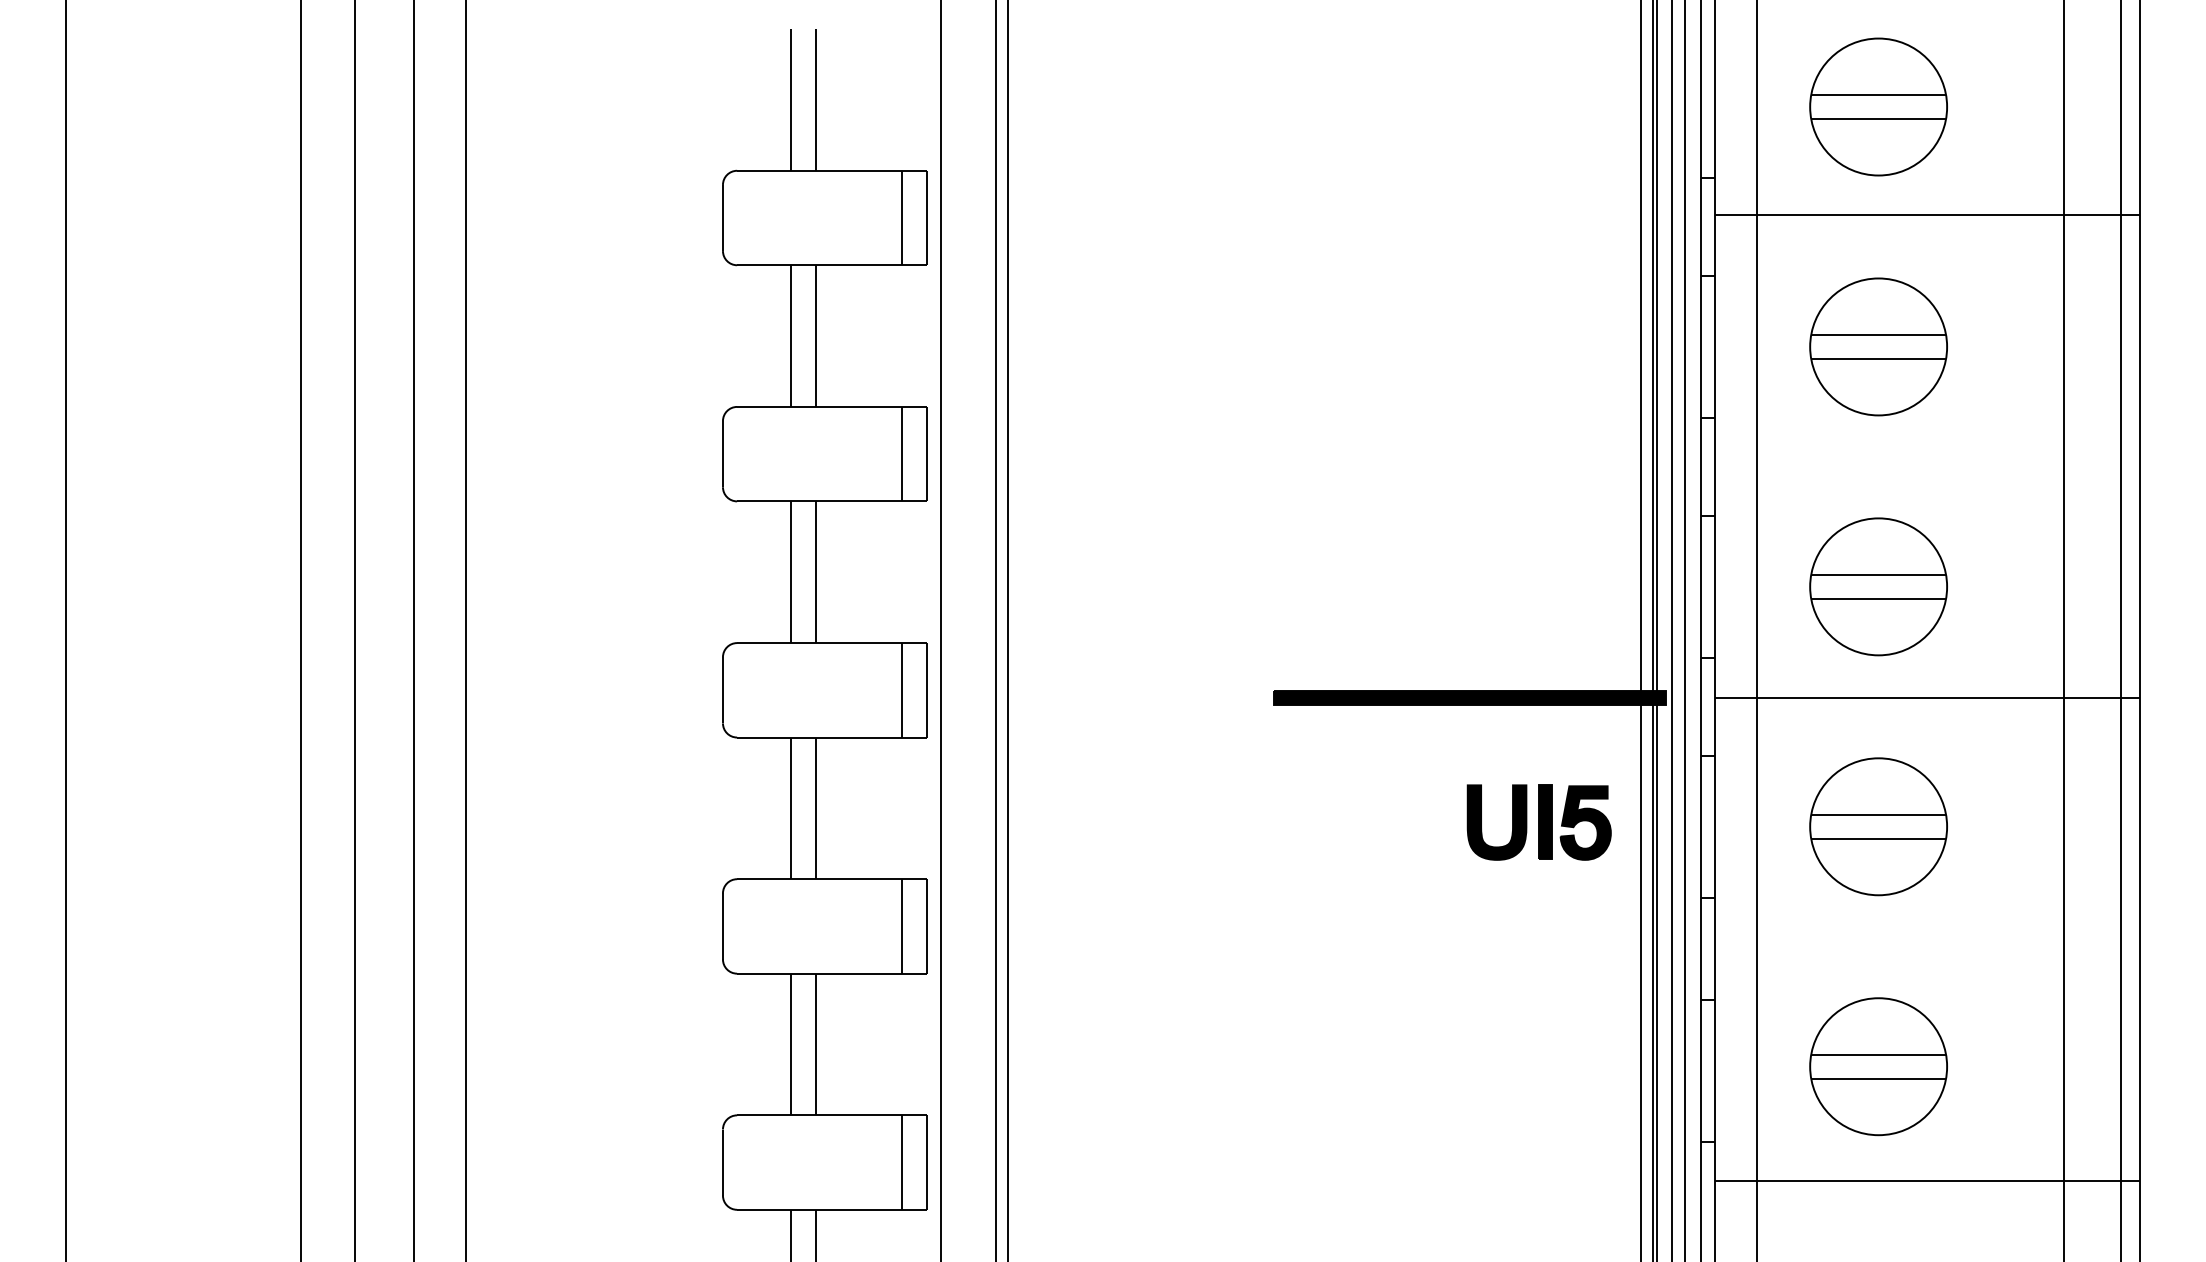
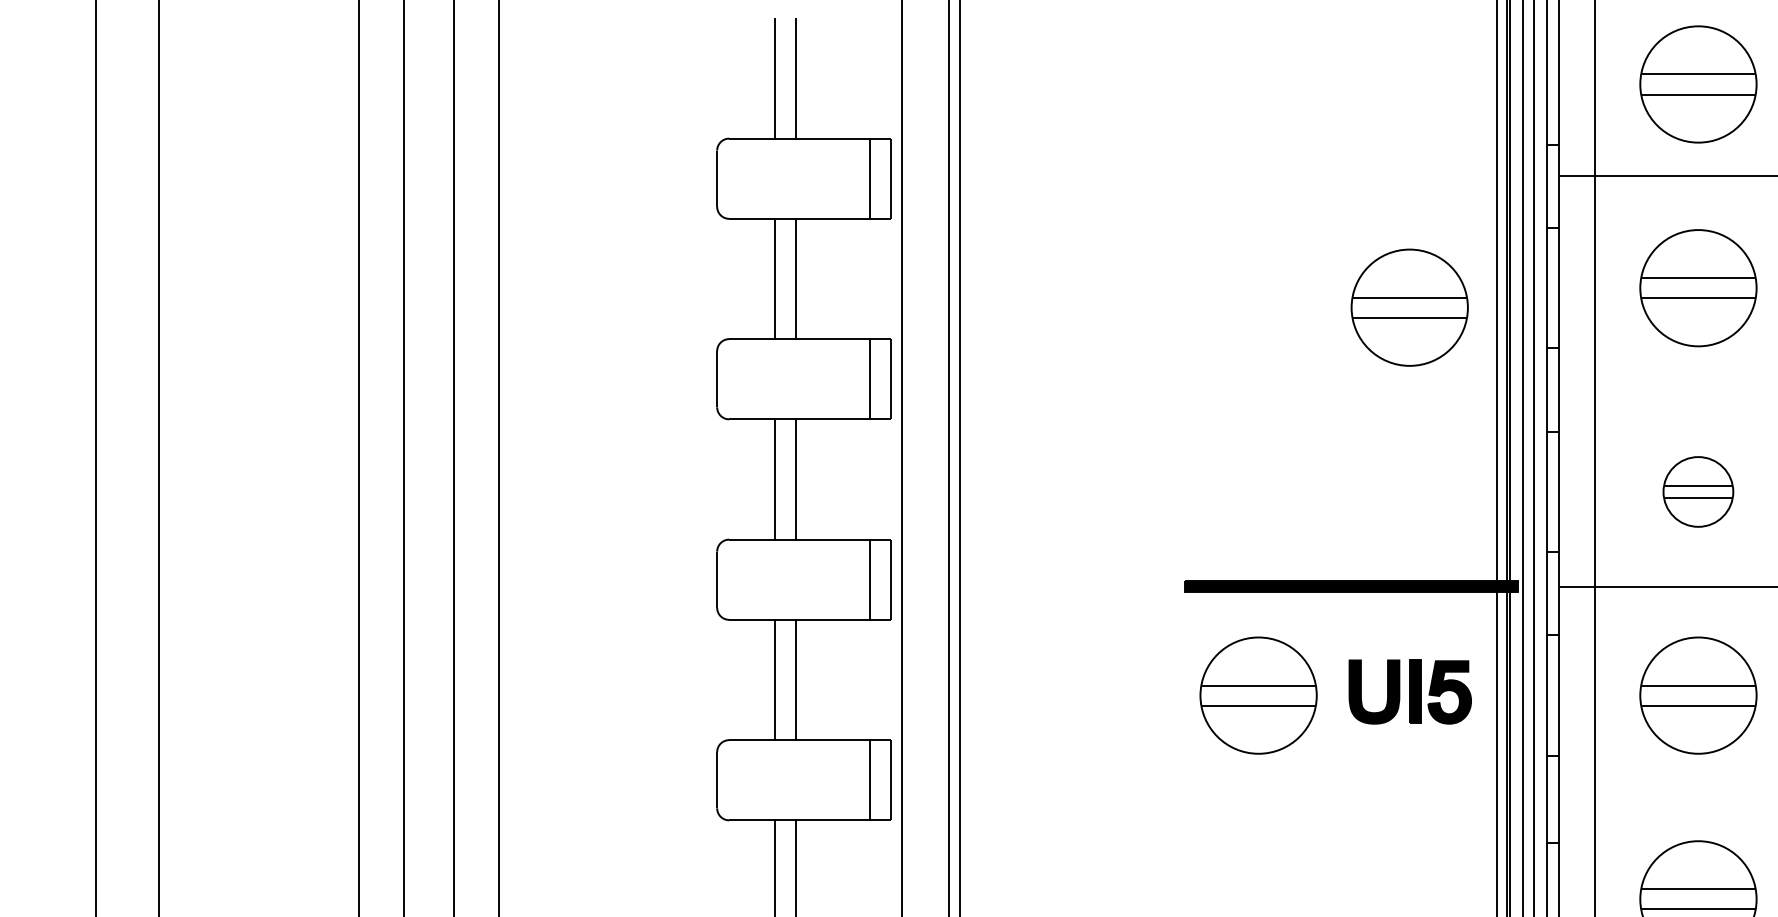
part: (1538, 369) -> (1409, 307), added
part: (1878, 586) -> (1698, 491), size x0.6
part: (1360, 826) -> (1258, 695), added

